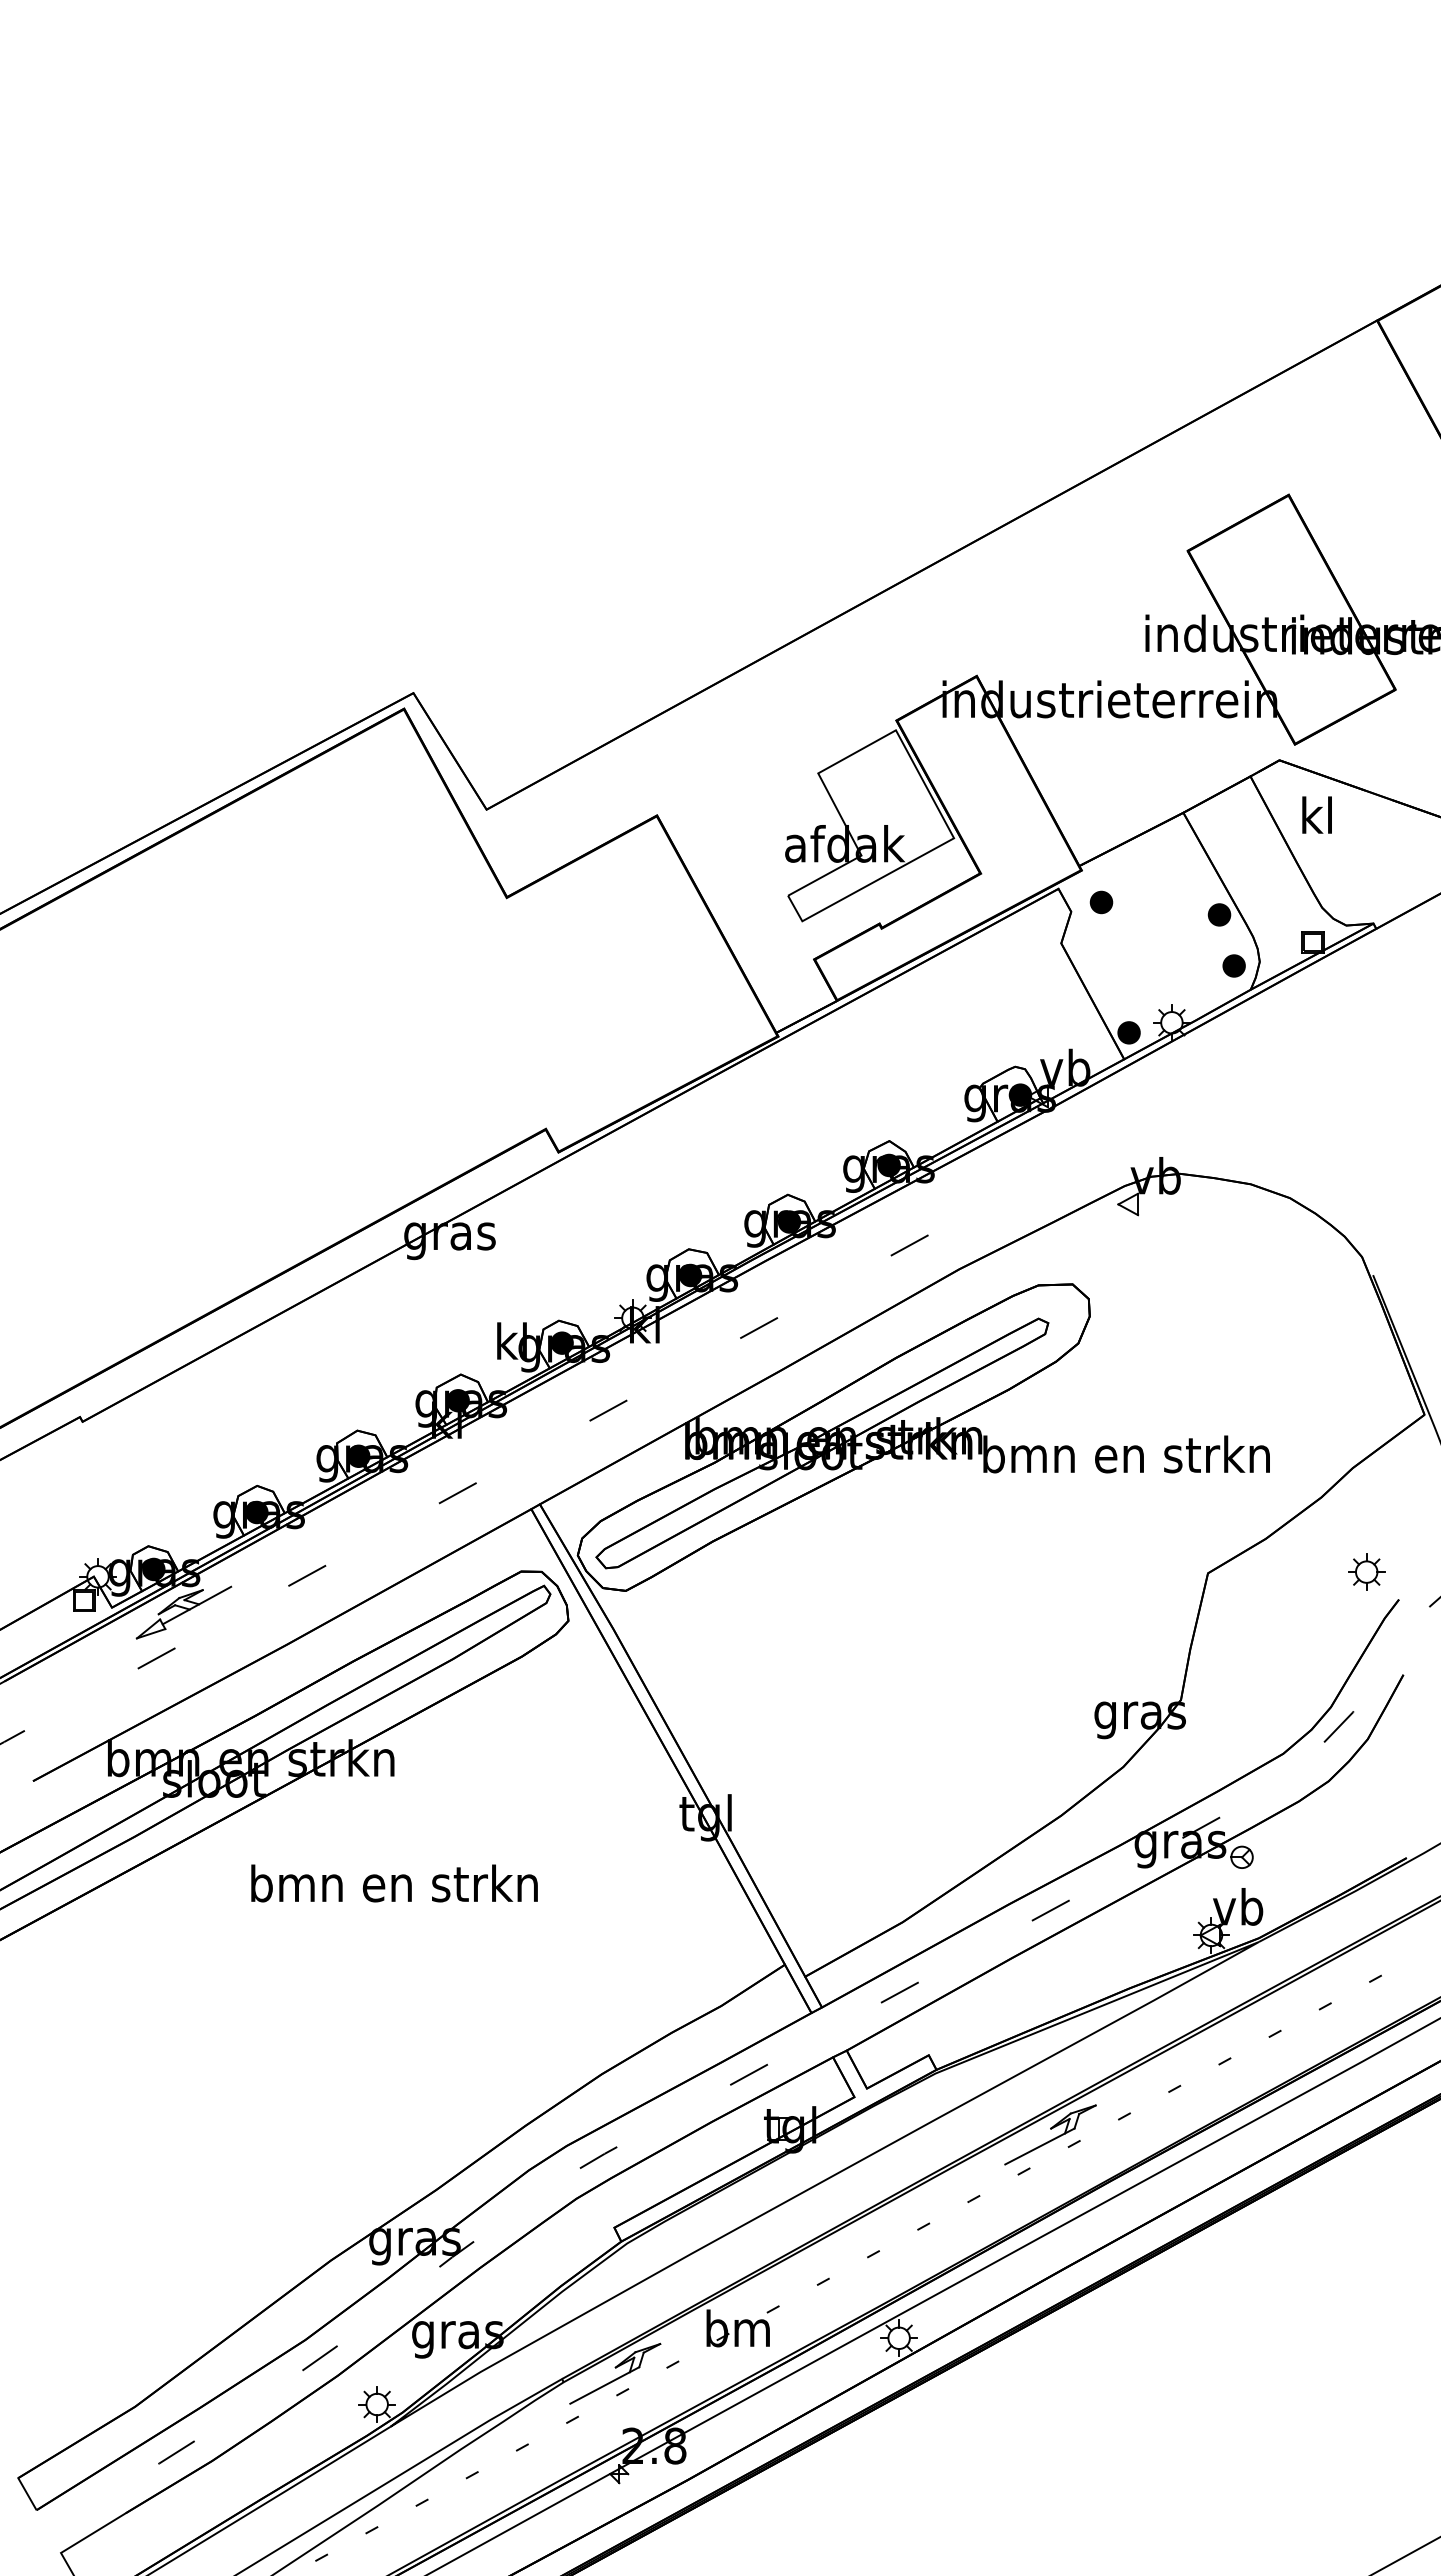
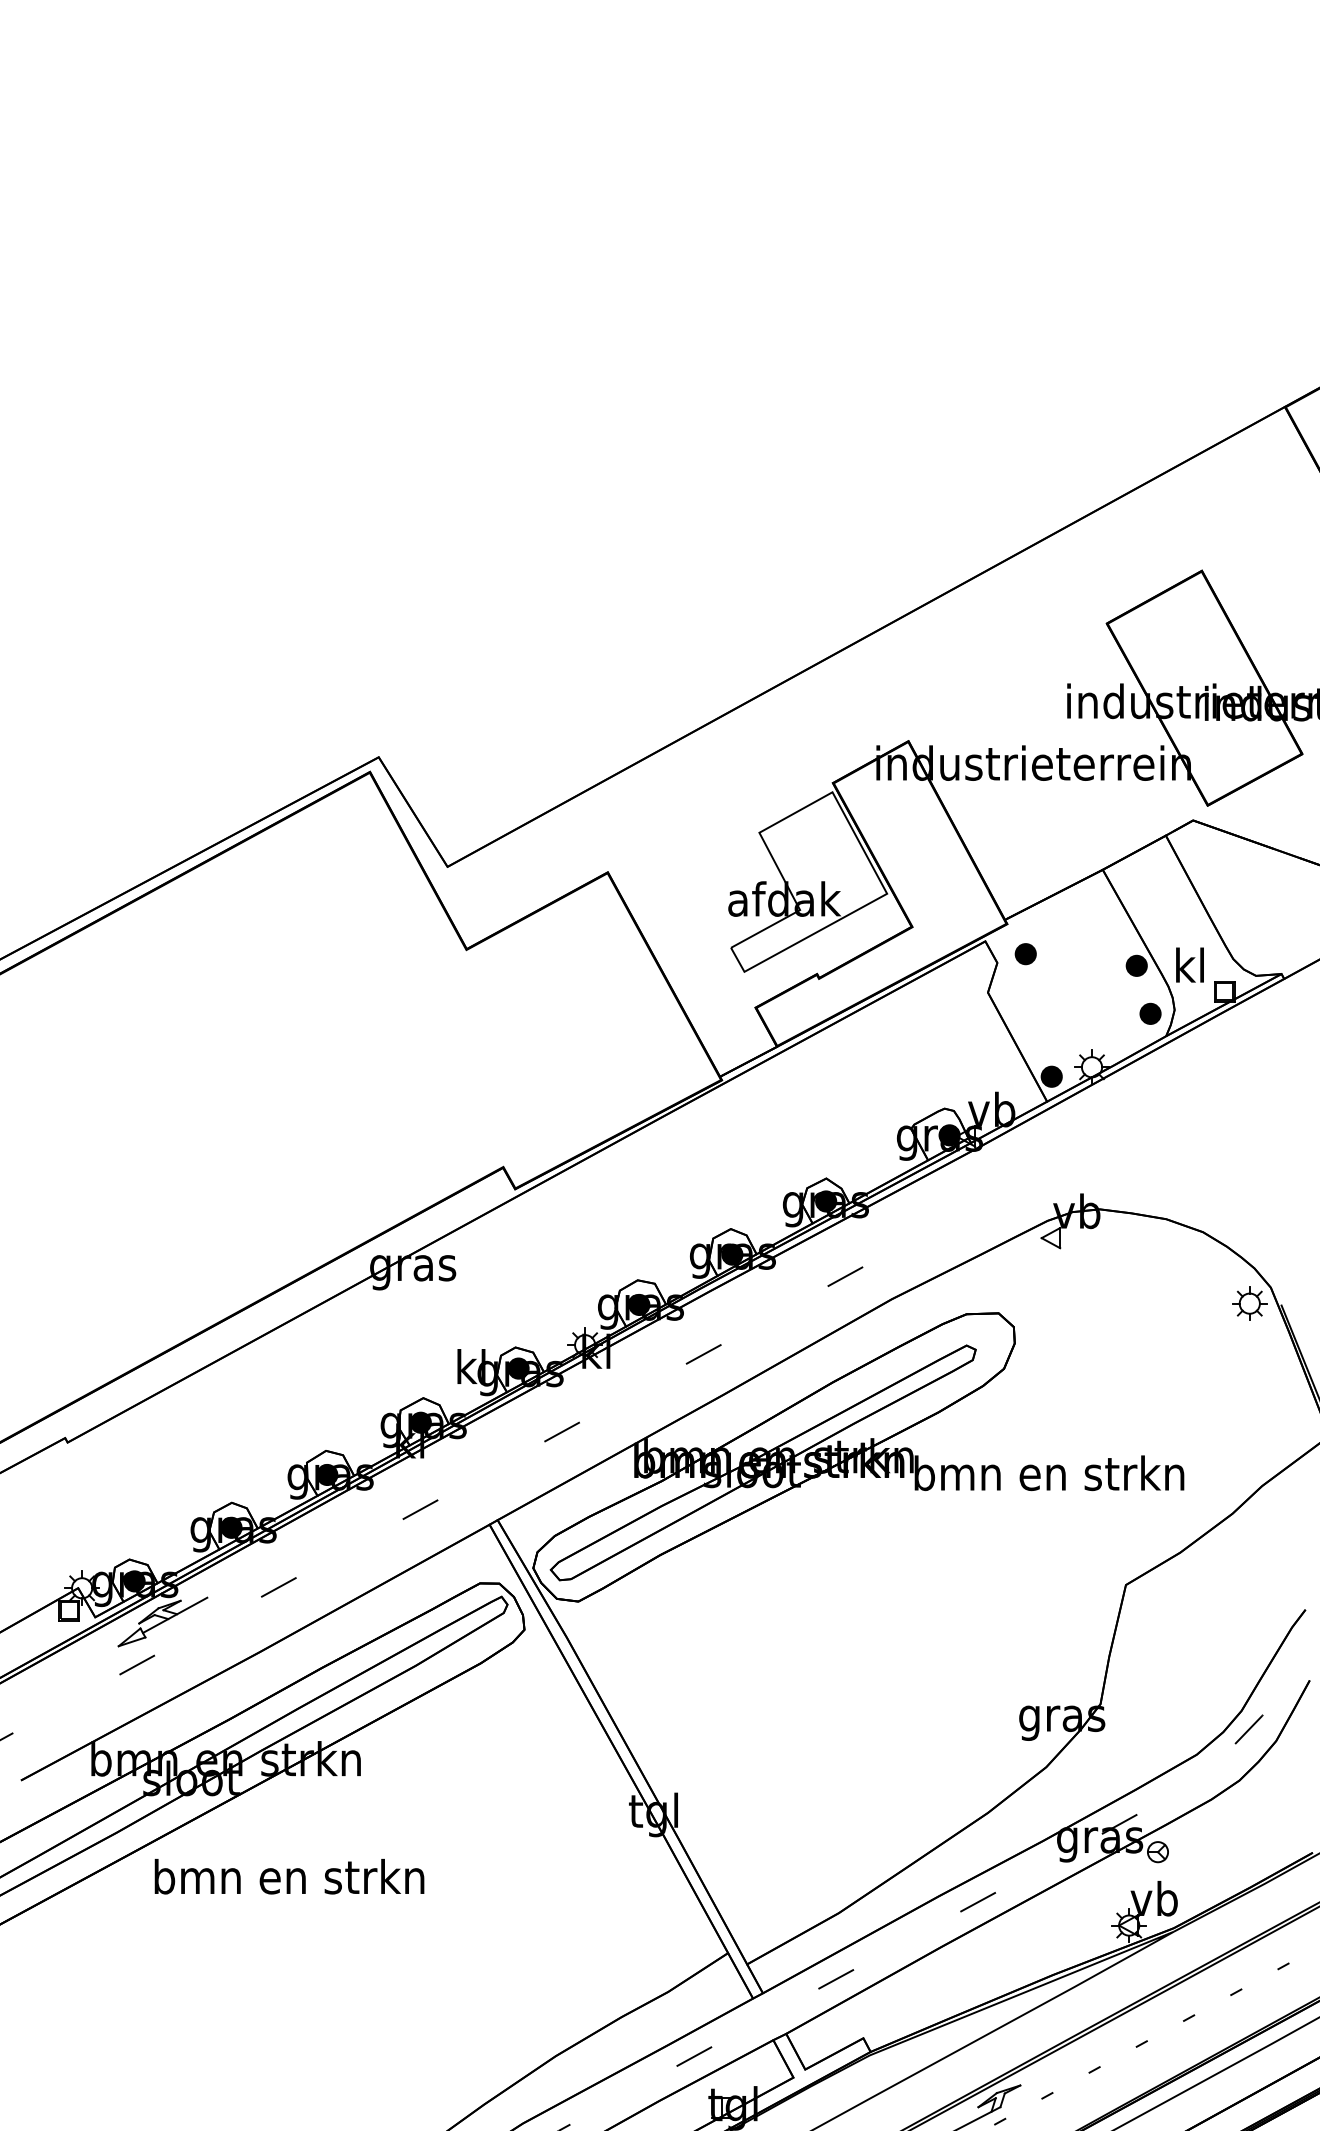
text: (1316, 814) -> (1189, 964), moved
part: (1366, 1571) -> (1249, 1303), moved
text: (394, 1883) -> (289, 1876), moved

